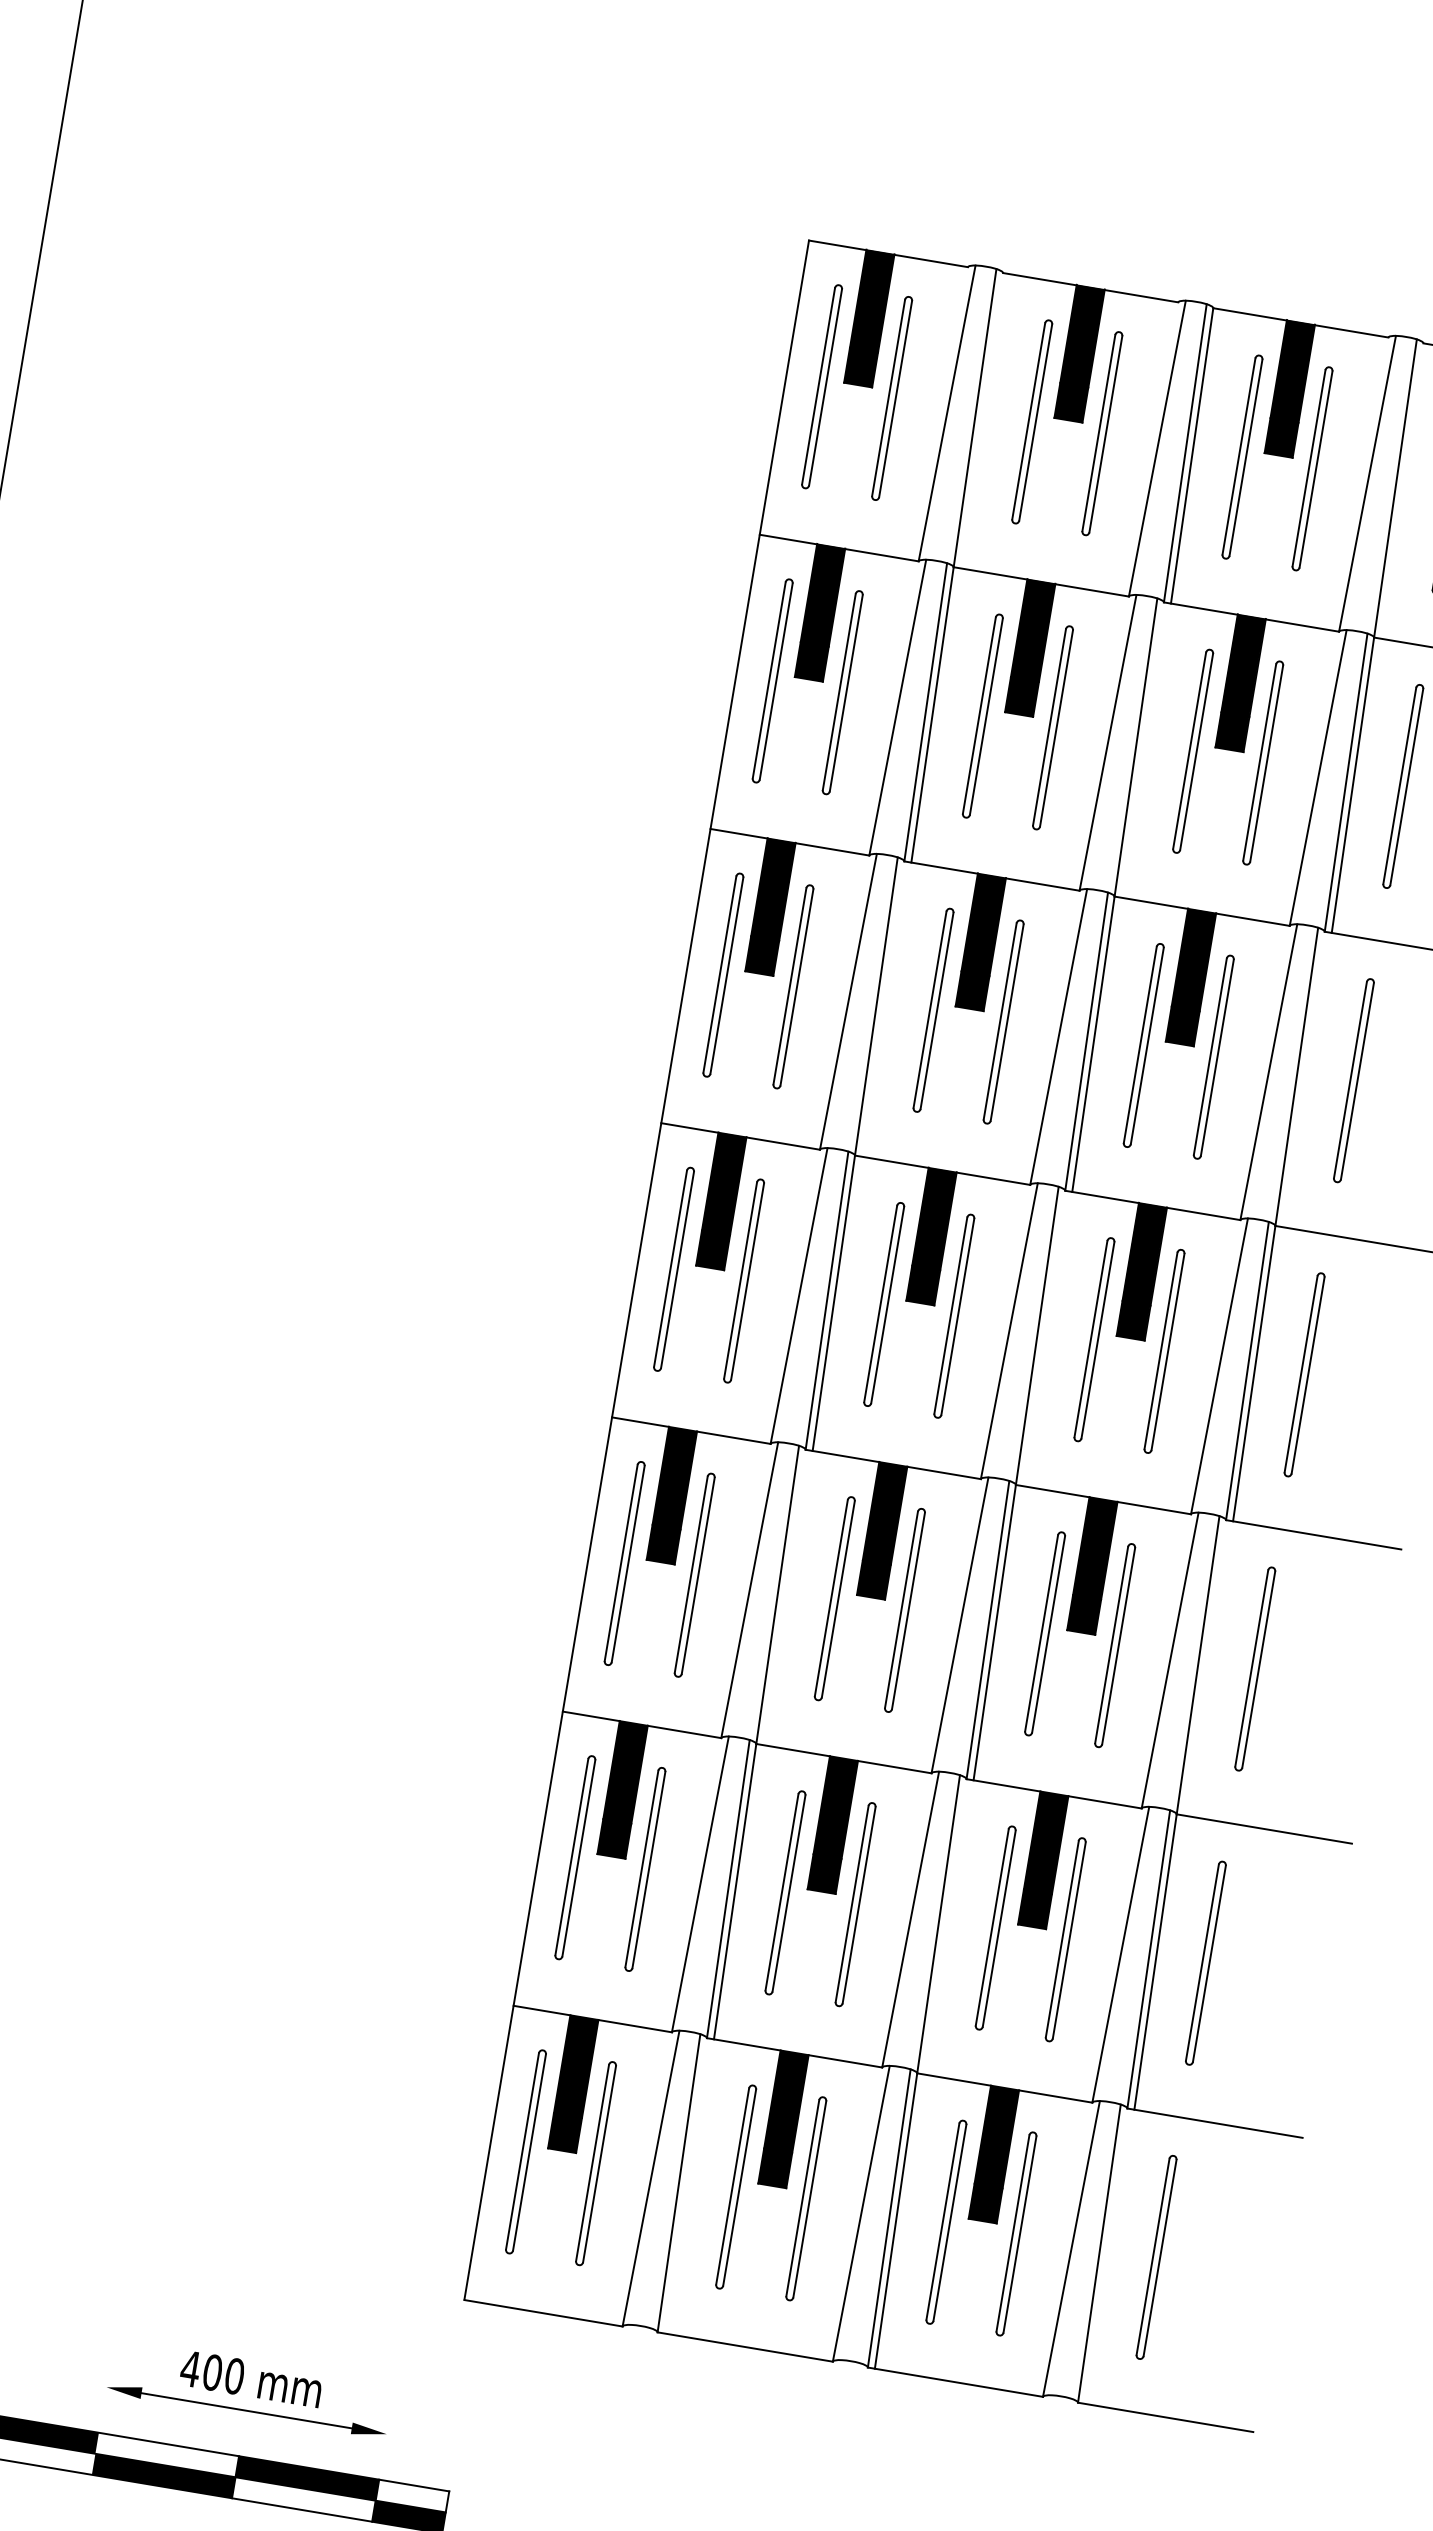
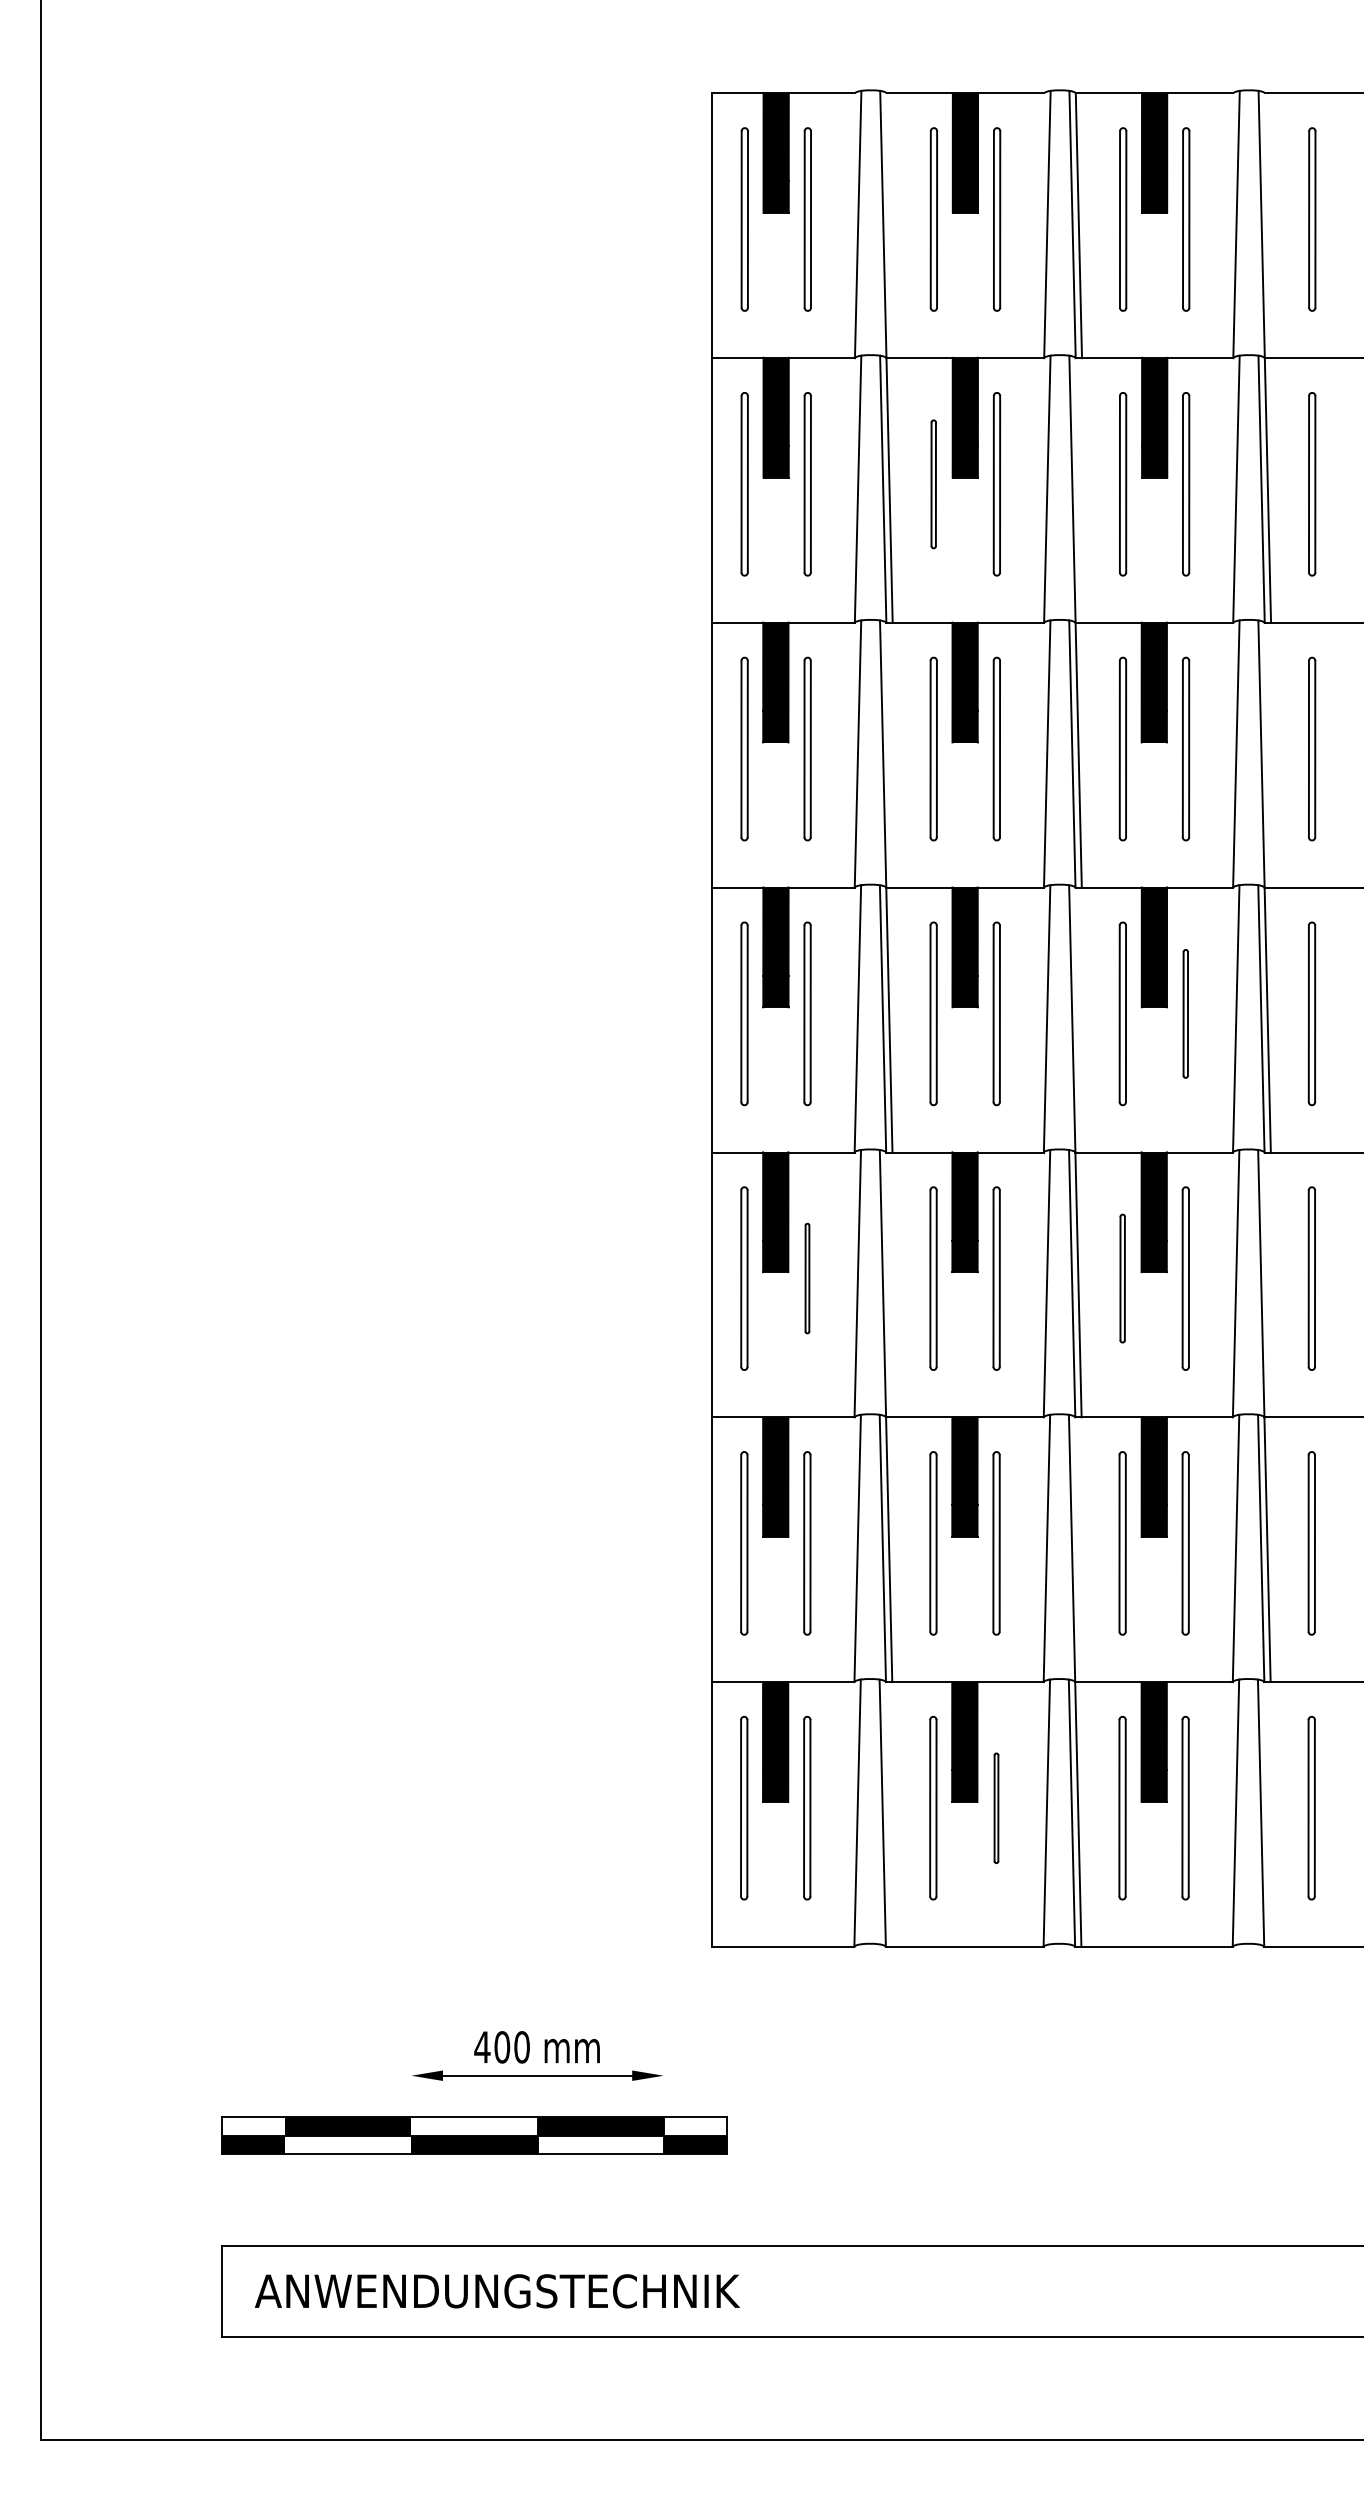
part: (982, 716) -> (933, 484), size x0.7
part: (1164, 1350) -> (1185, 1013), size x0.7
part: (694, 1575) -> (807, 1278), size x0.6
part: (1044, 1633) -> (1122, 1278), size x0.7
part: (806, 2199) -> (996, 1808), size x0.6

